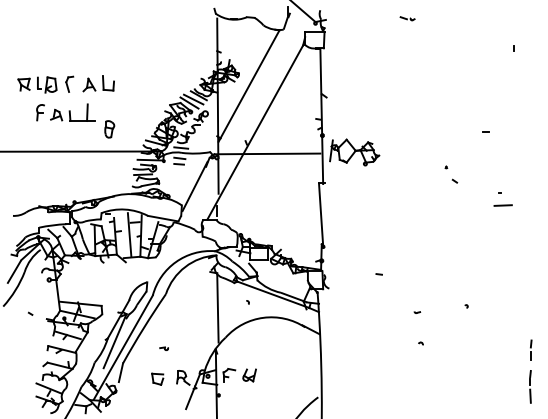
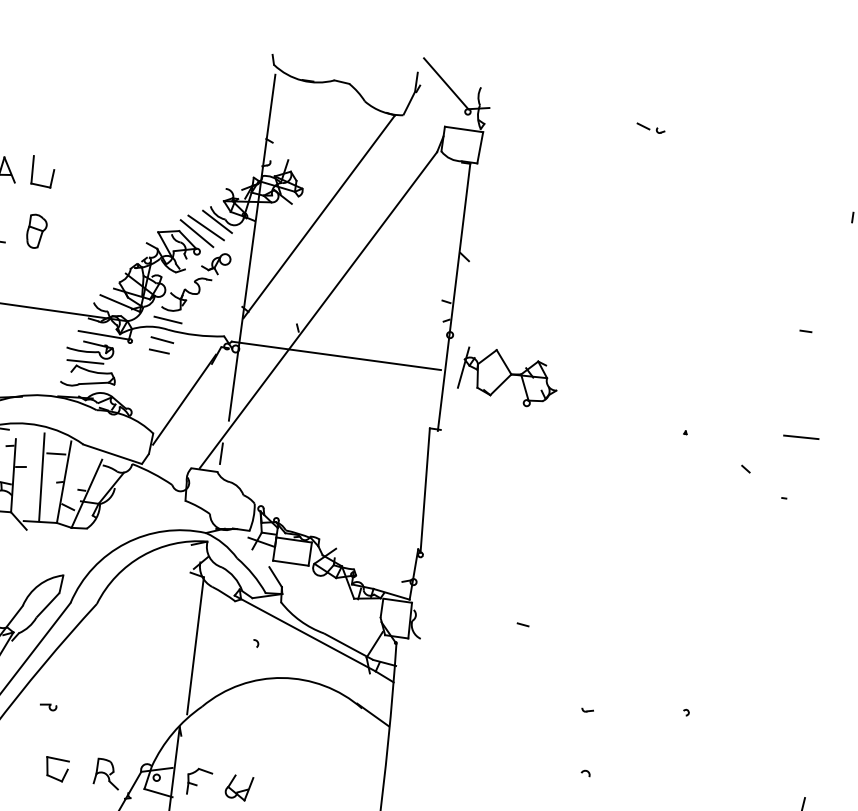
part: (109, 129) -> (36, 231), moved
line: (485, 131) -> (804, 331), moved
line: (454, 180) -> (745, 467), moved
line: (502, 205) -> (799, 437), moved
part: (163, 348) -> (47, 706), moved

